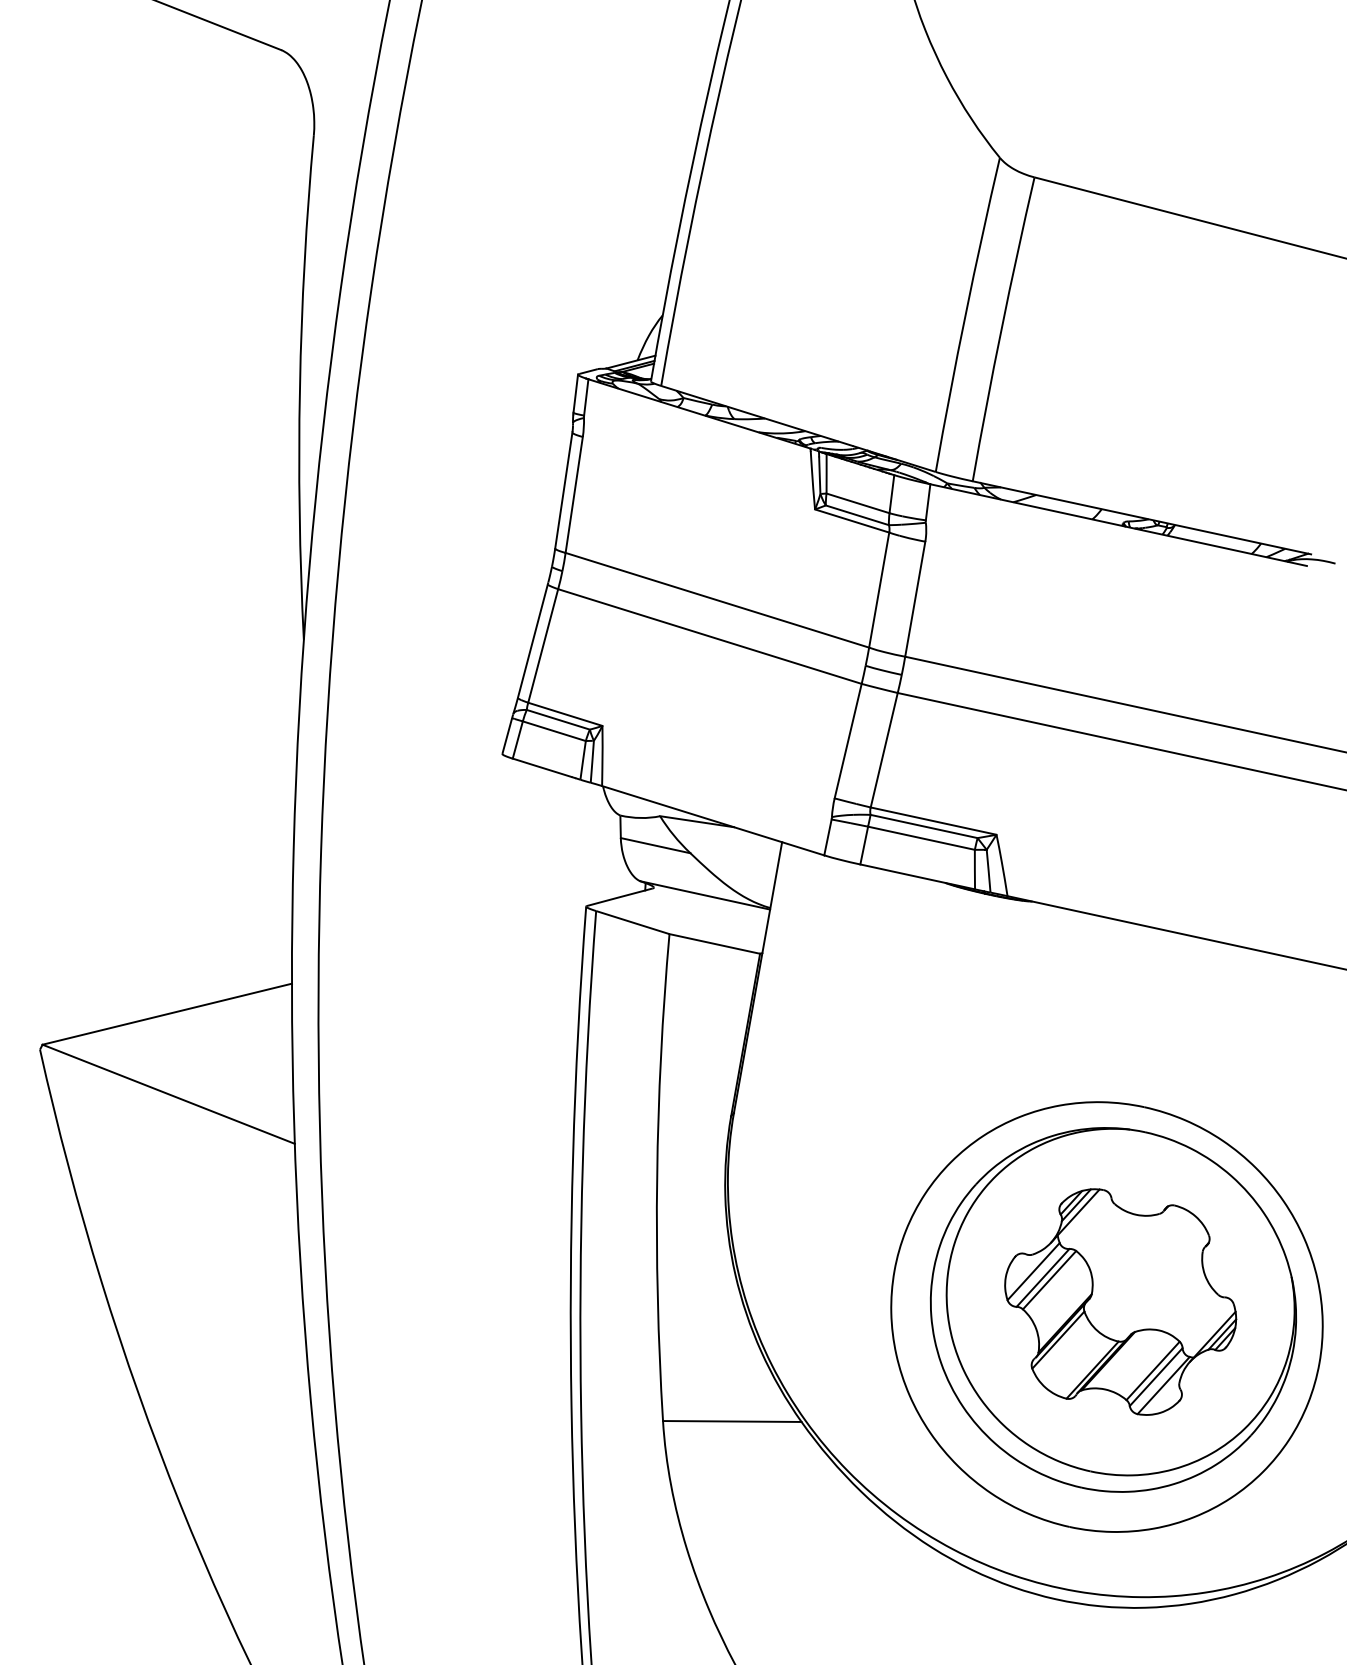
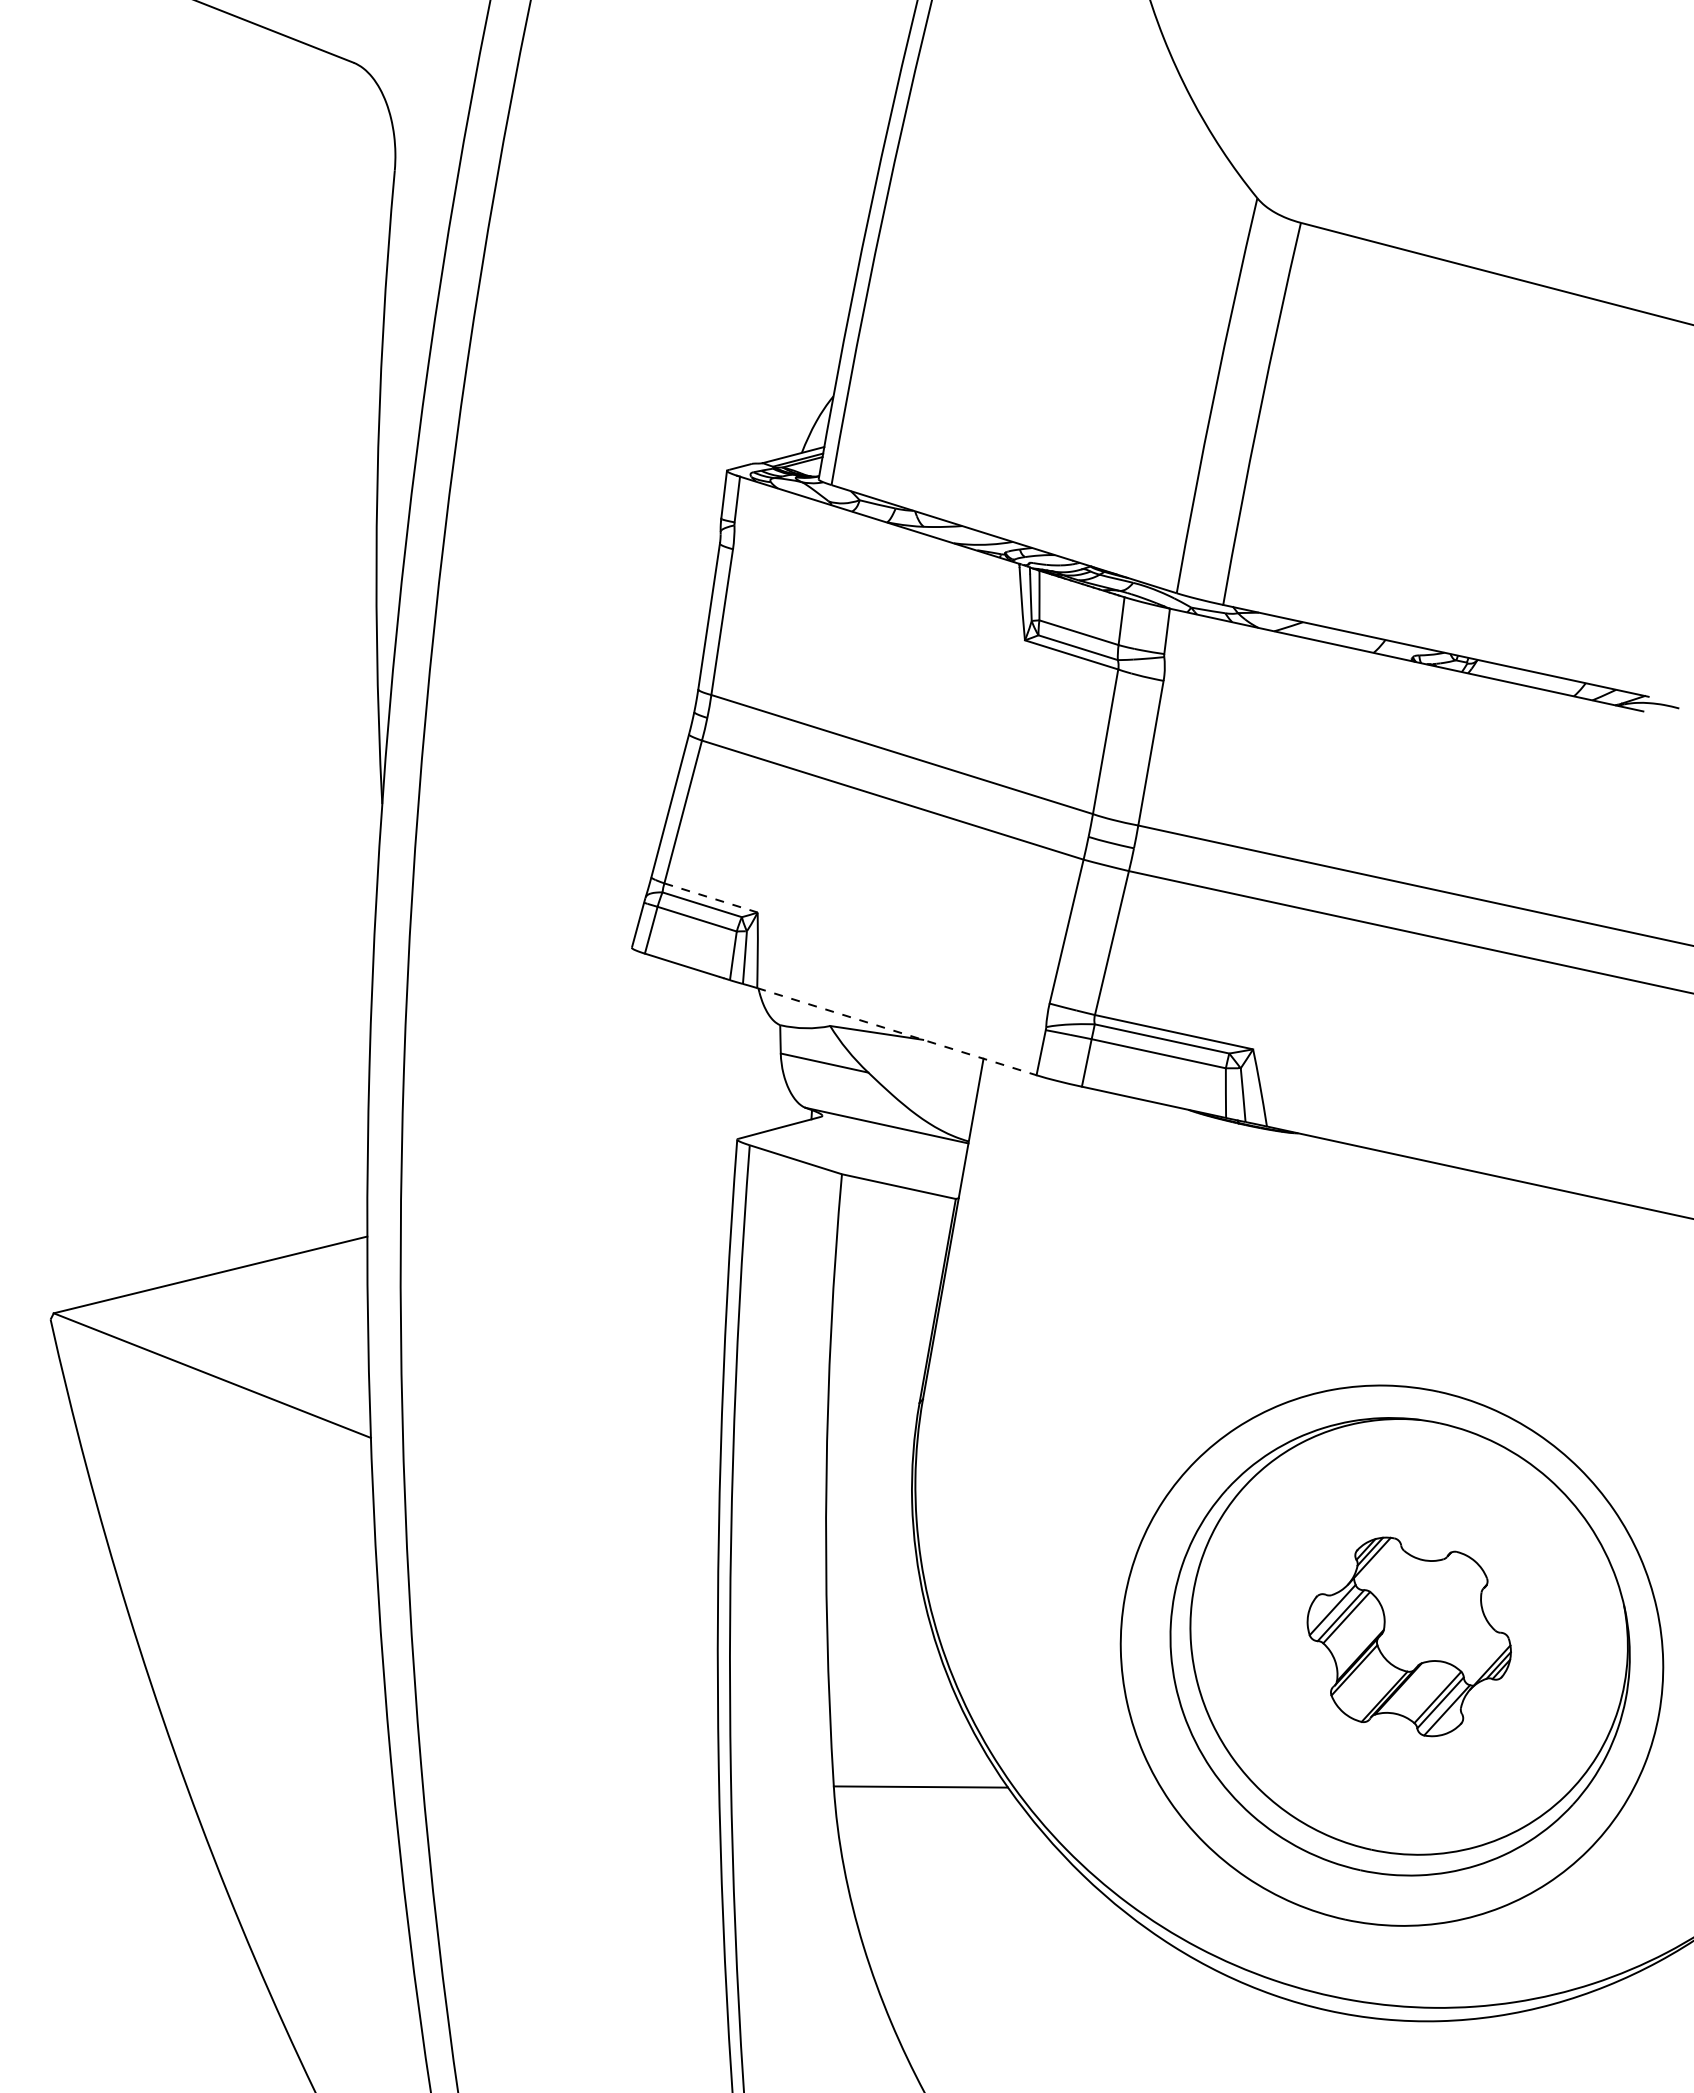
line: (565, 713) -> (711, 897), solid -> dashed
line: (713, 820) -> (897, 1031), solid -> dashed
part: (1120, 1301) -> (1409, 1636), size x0.7

